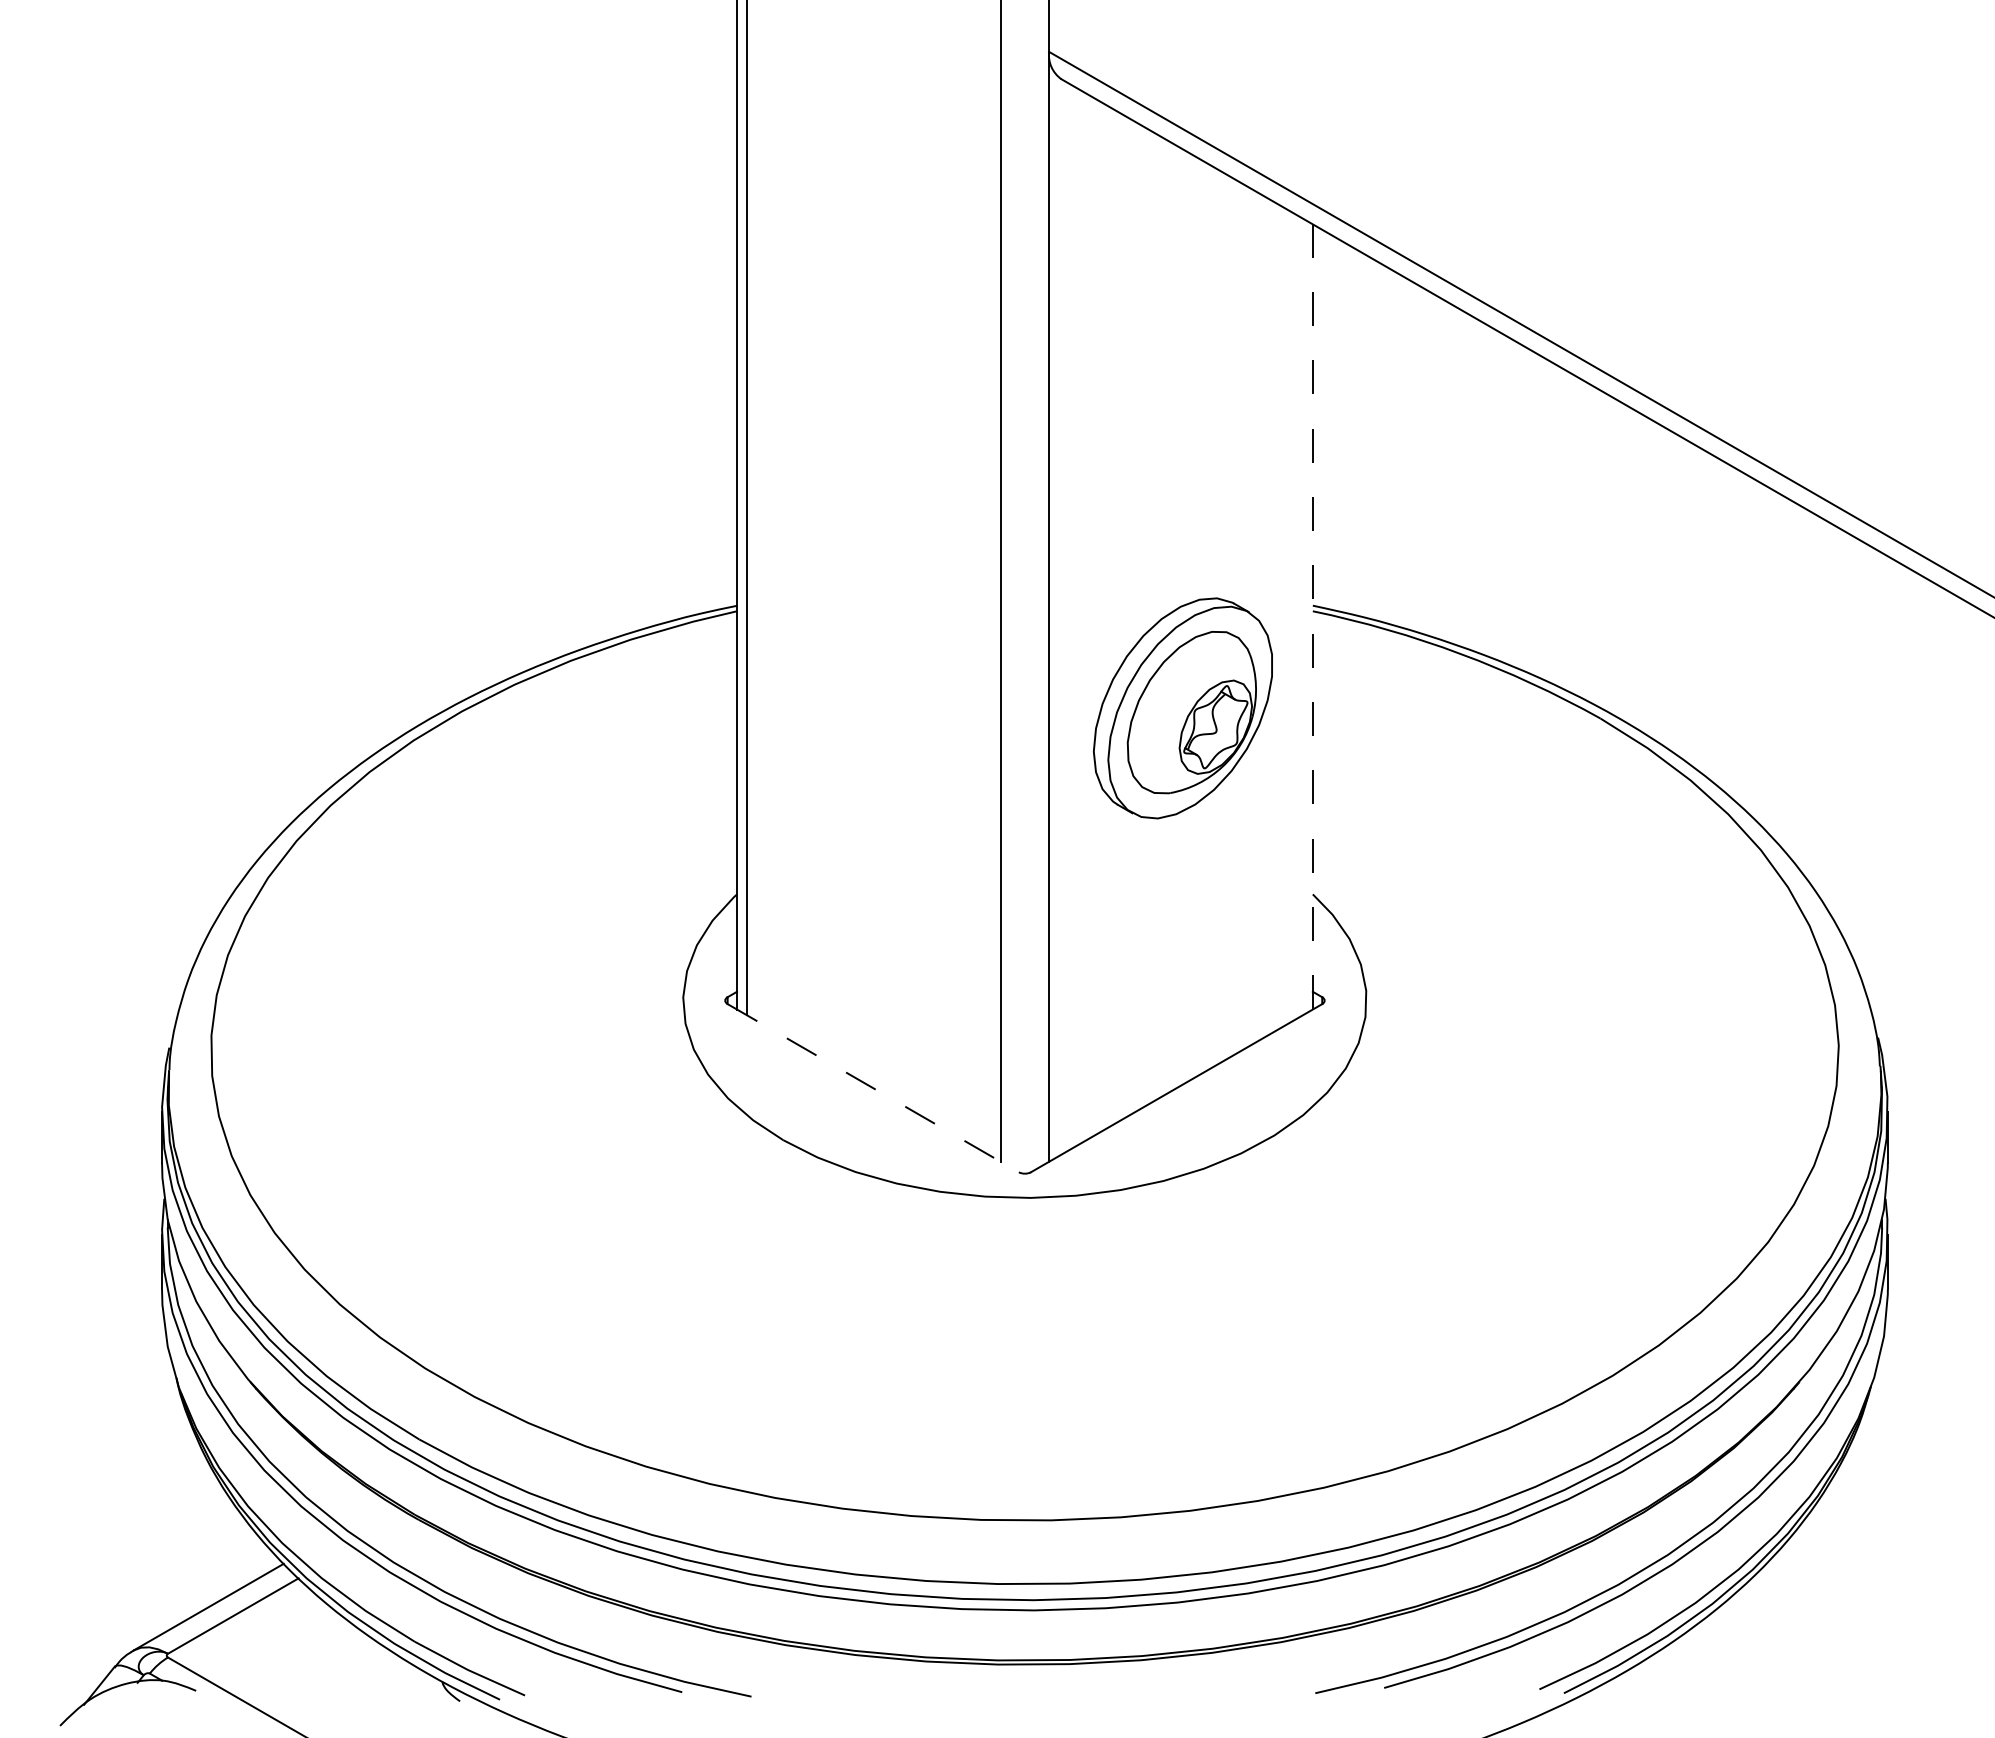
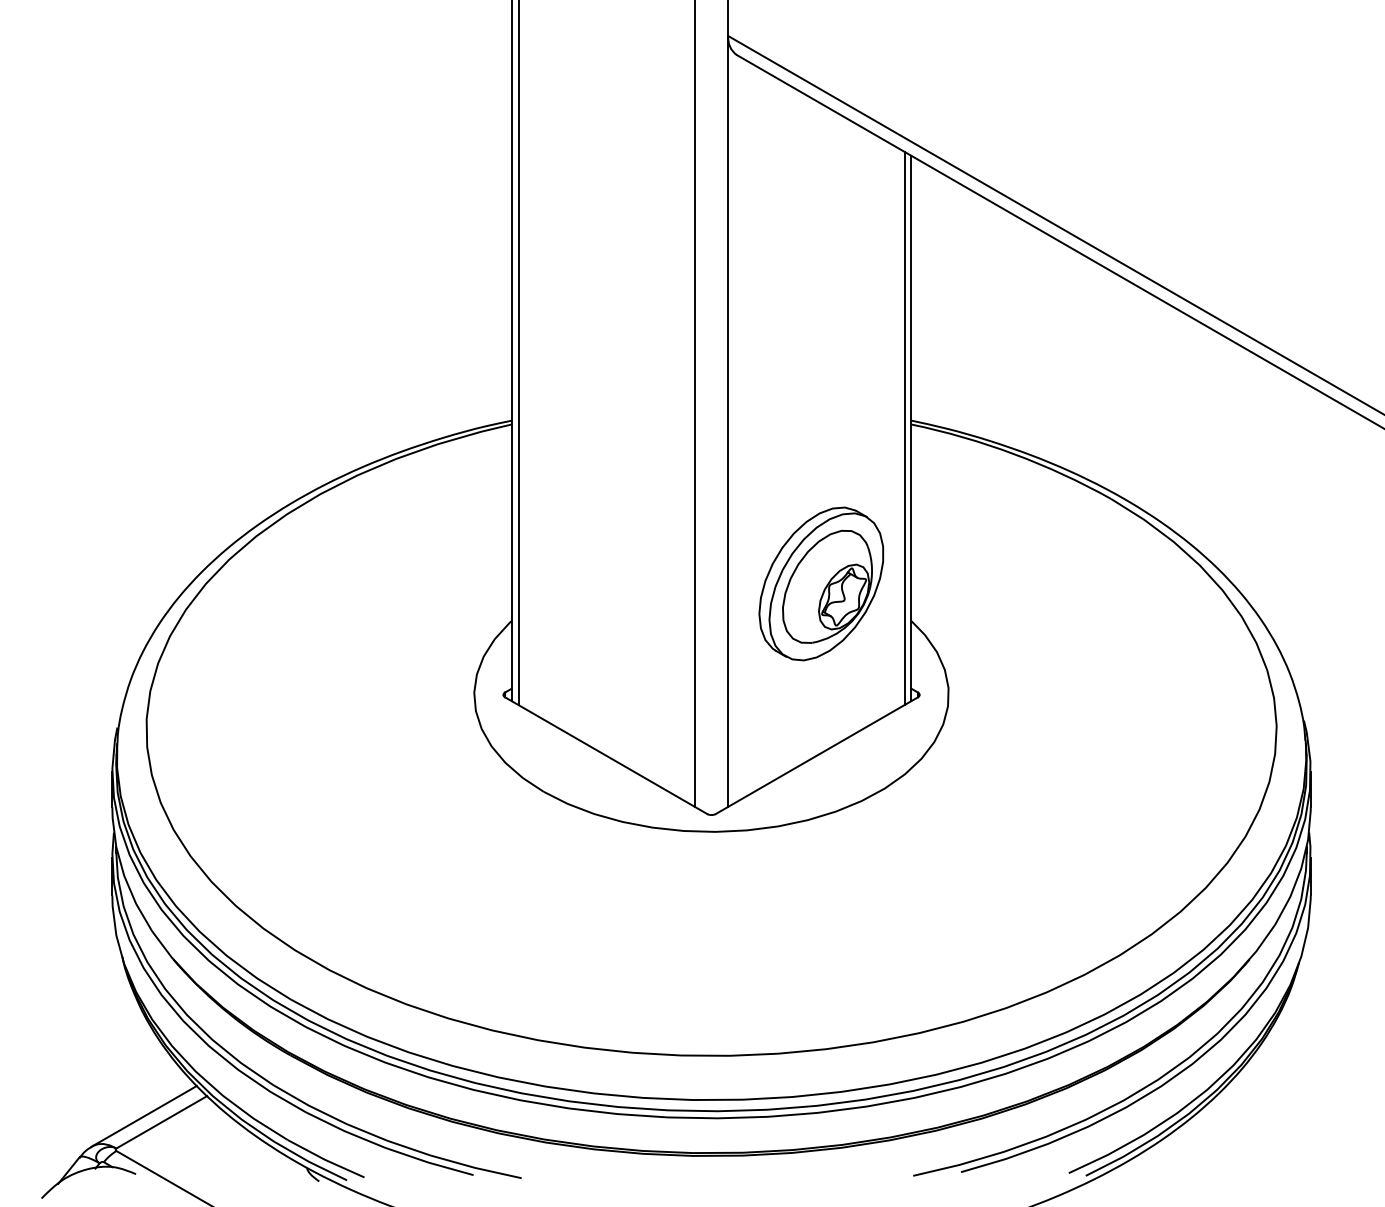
line: (1302, 616) -> (904, 428), added
line: (1312, 616) -> (911, 428), dashed -> solid
part: (1183, 707) -> (821, 583), moved
line: (873, 1087) -> (606, 755), dashed -> solid

